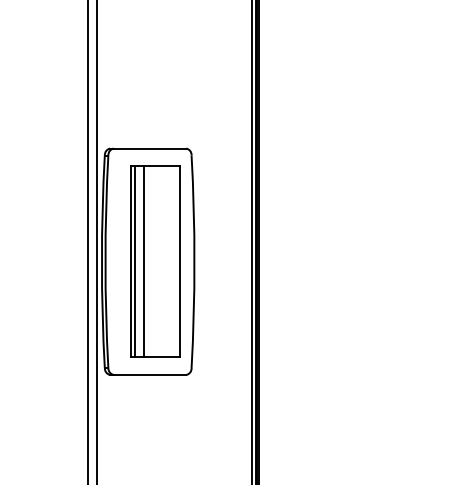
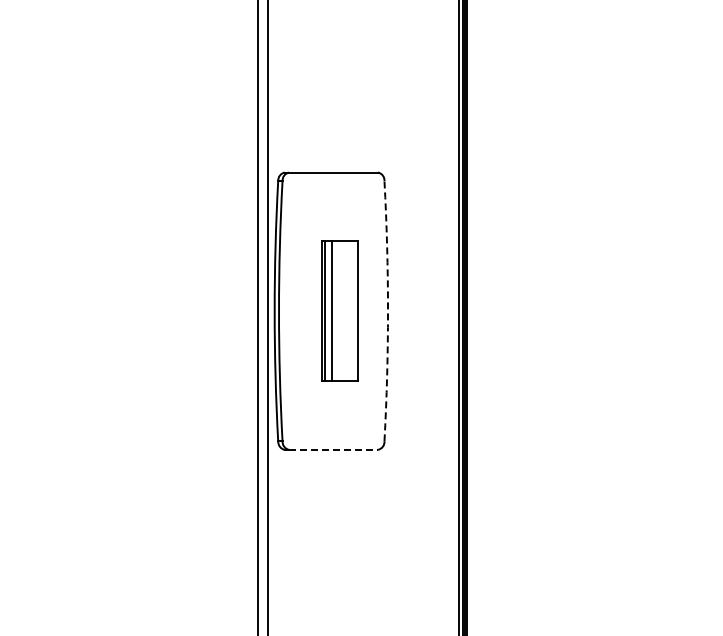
part: (154, 261) -> (339, 310), size x0.6
arc: (194, 262) -> (388, 311), solid -> dashed
line: (150, 374) -> (334, 449), solid -> dashed

